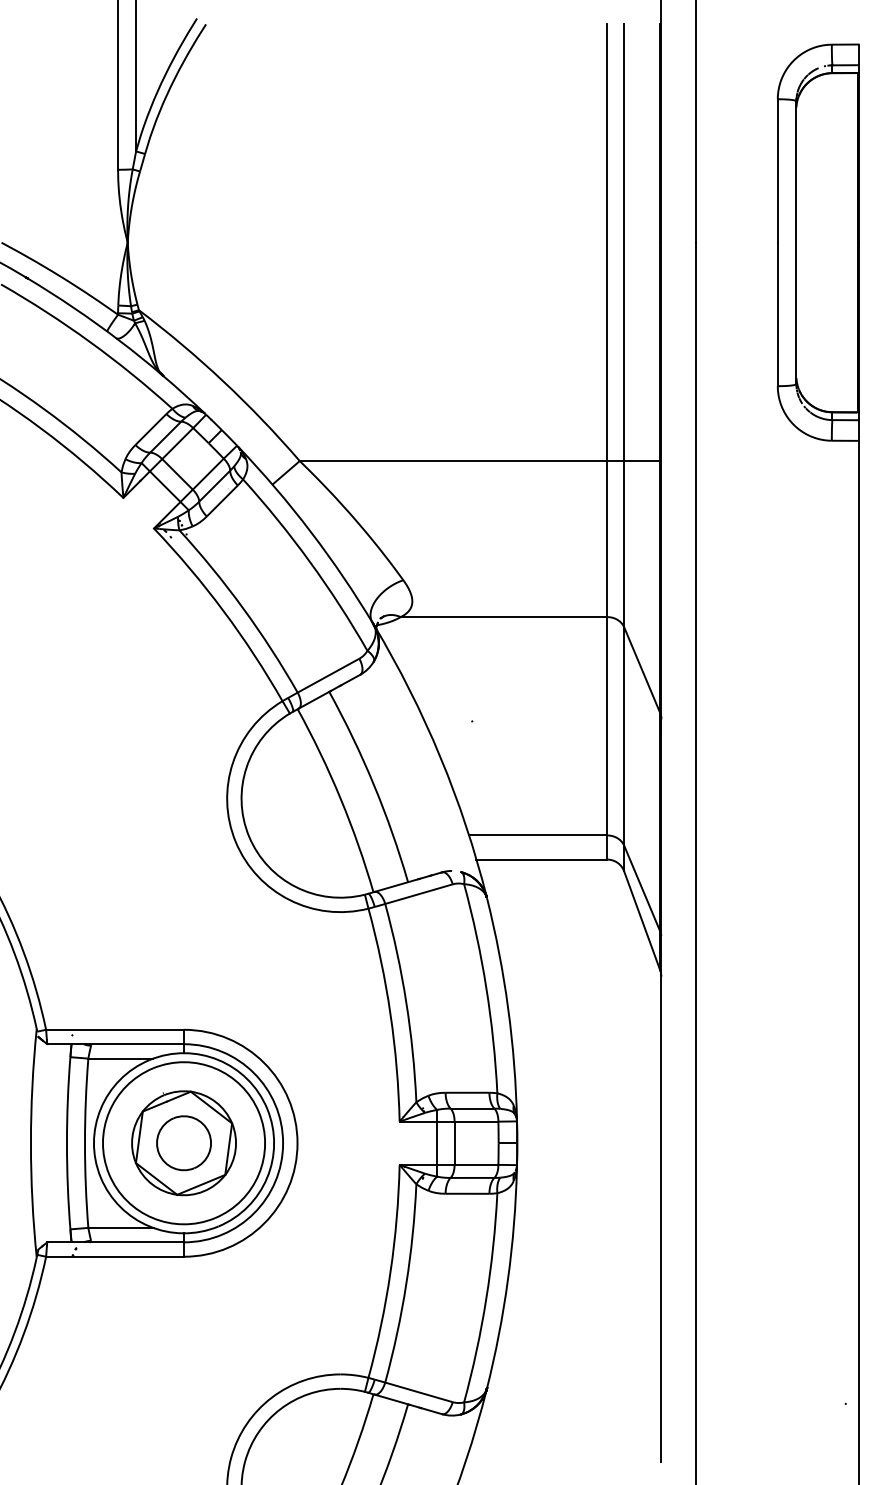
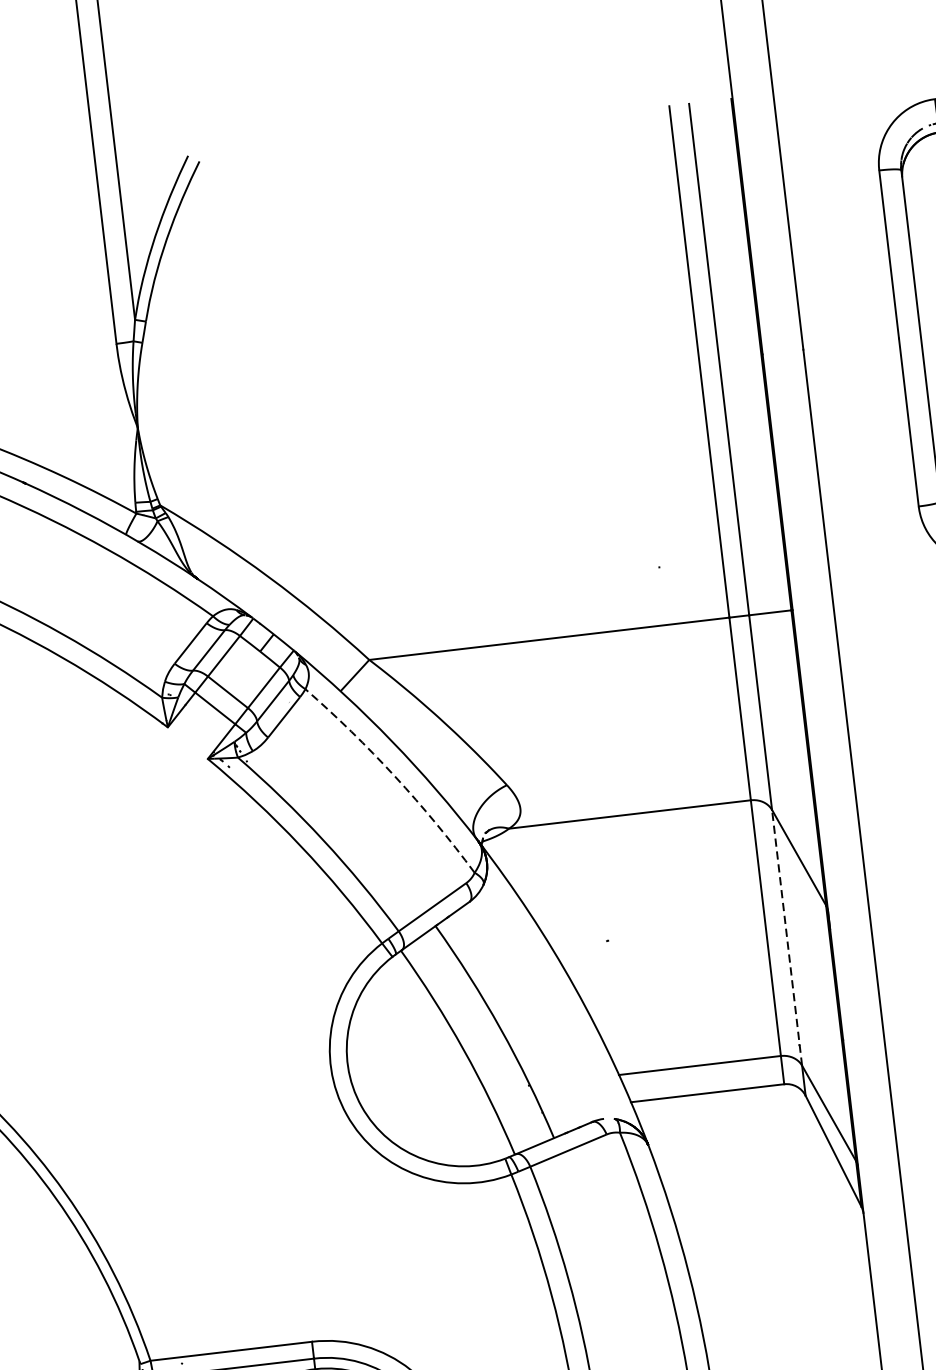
arc: (309, 561) -> (394, 776), solid -> dashed
line: (624, 736) -> (787, 937), solid -> dashed

